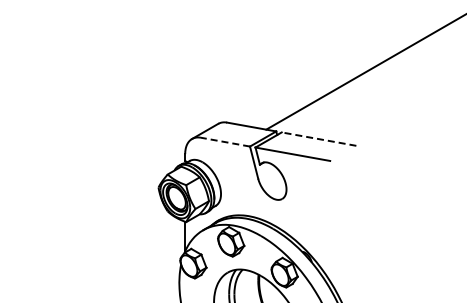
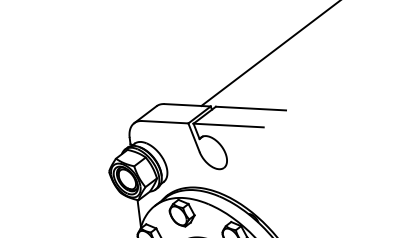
line: (319, 139) -> (251, 108), dashed -> solid
line: (225, 142) -> (165, 122), dashed -> solid

